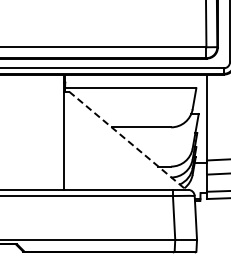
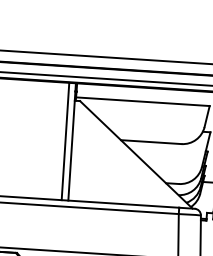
line: (57, 131) -> (65, 140), added
line: (128, 141) -> (137, 155), dashed -> solid

